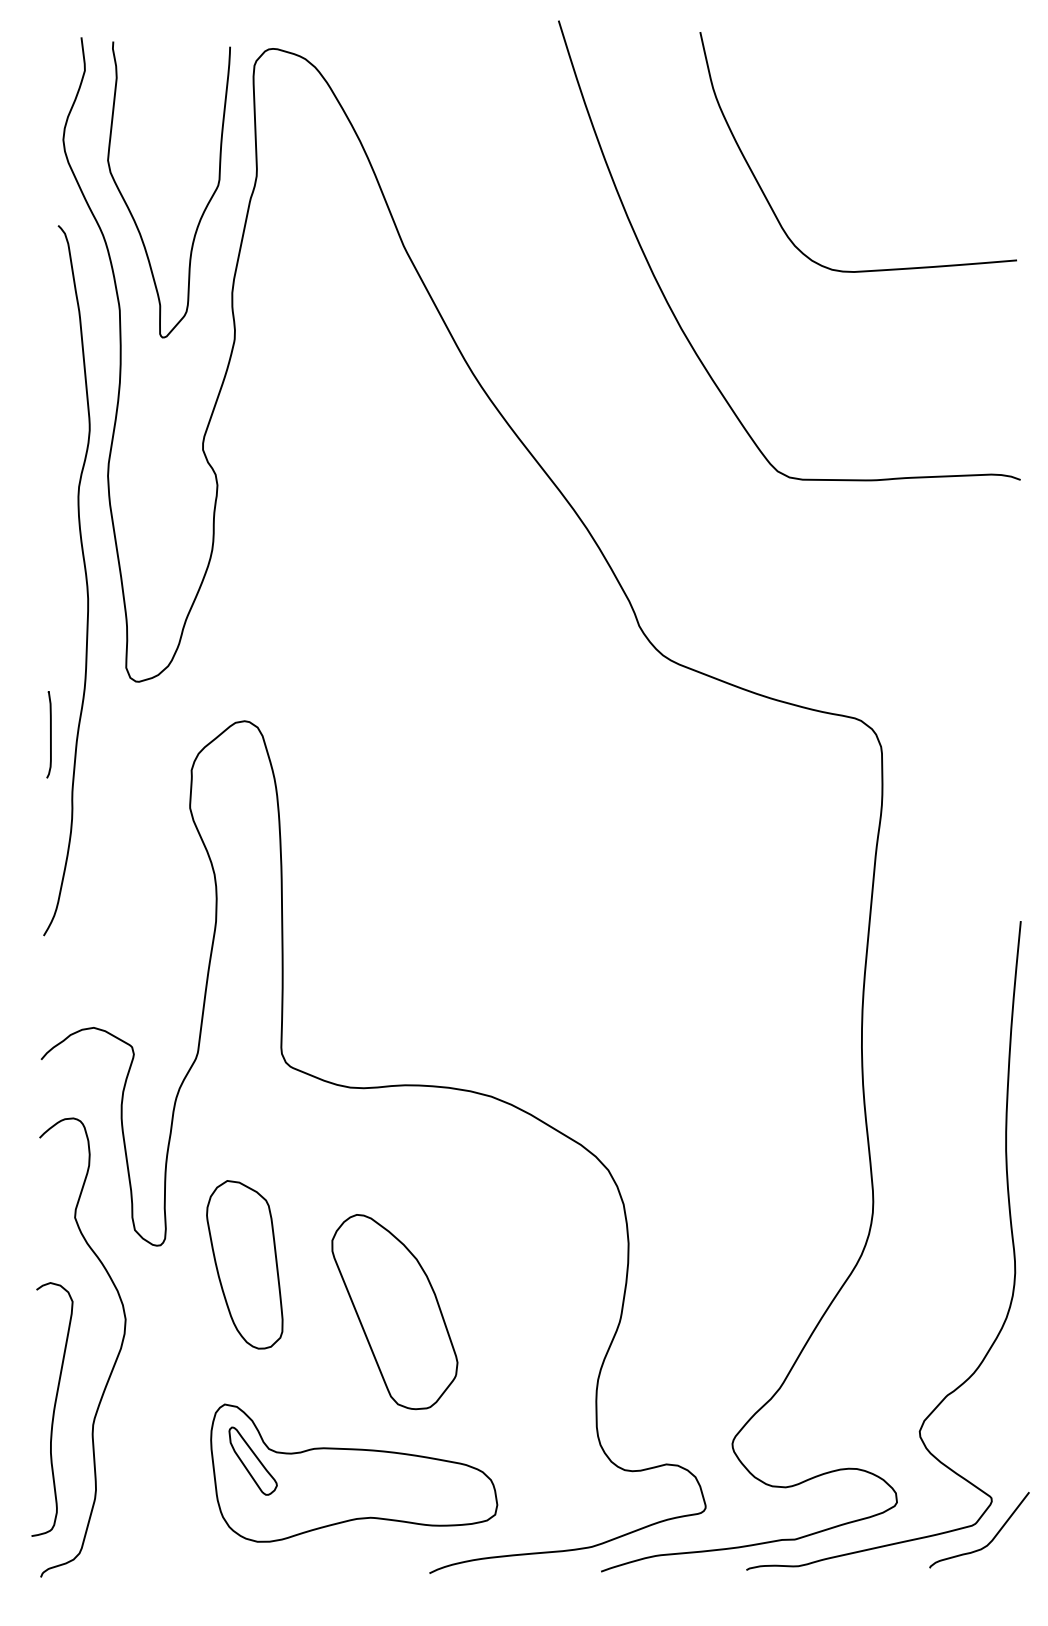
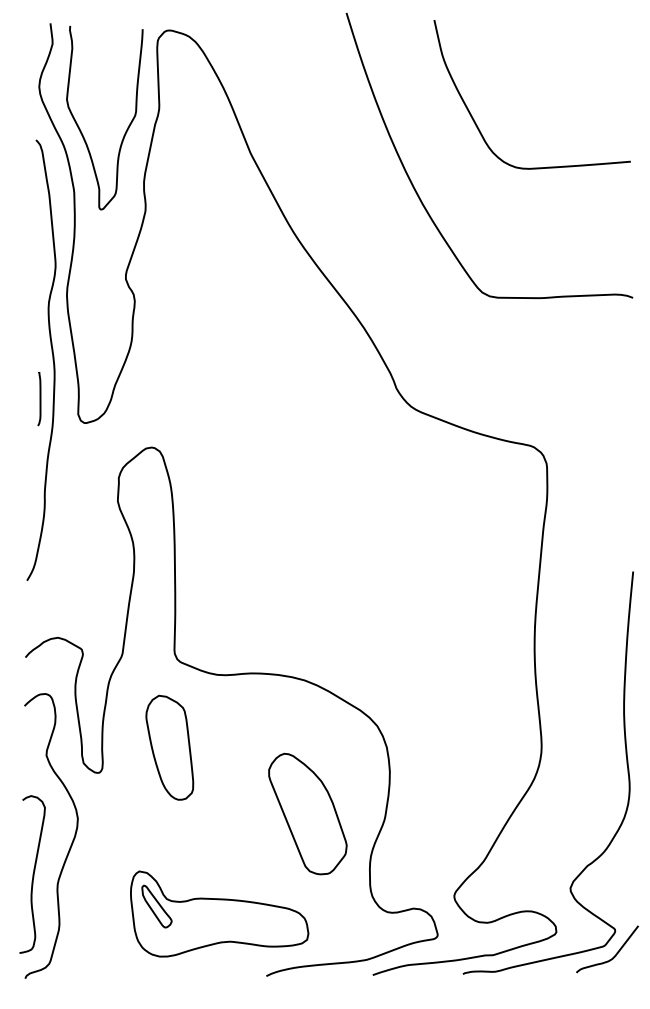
curve: (49, 735) -> (39, 399), moved
part: (244, 1264) -> (169, 747), moved
part: (394, 1311) -> (307, 813), moved

